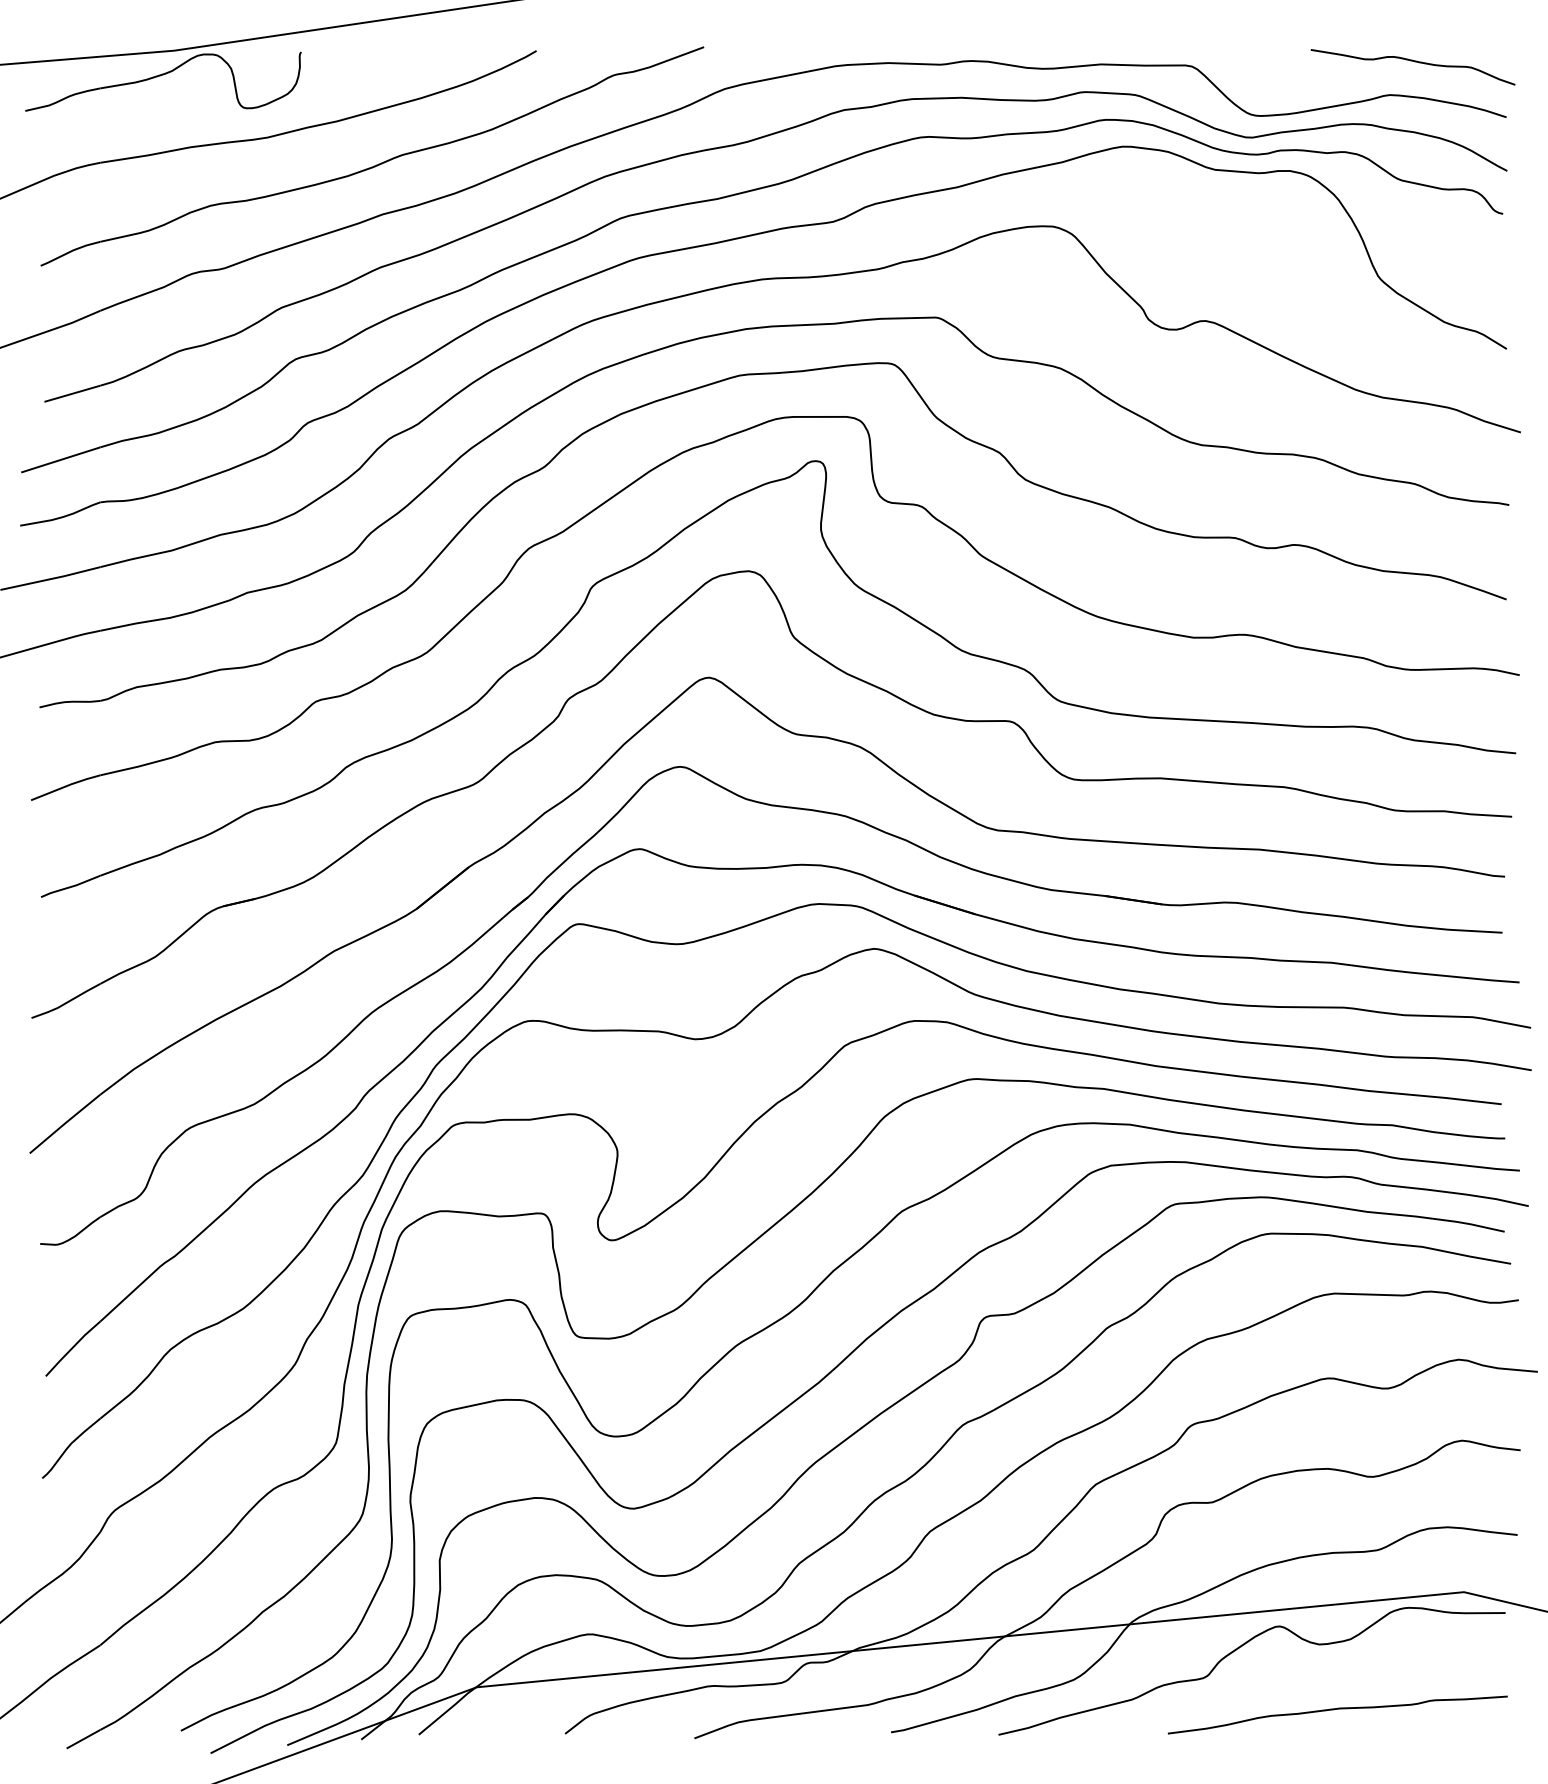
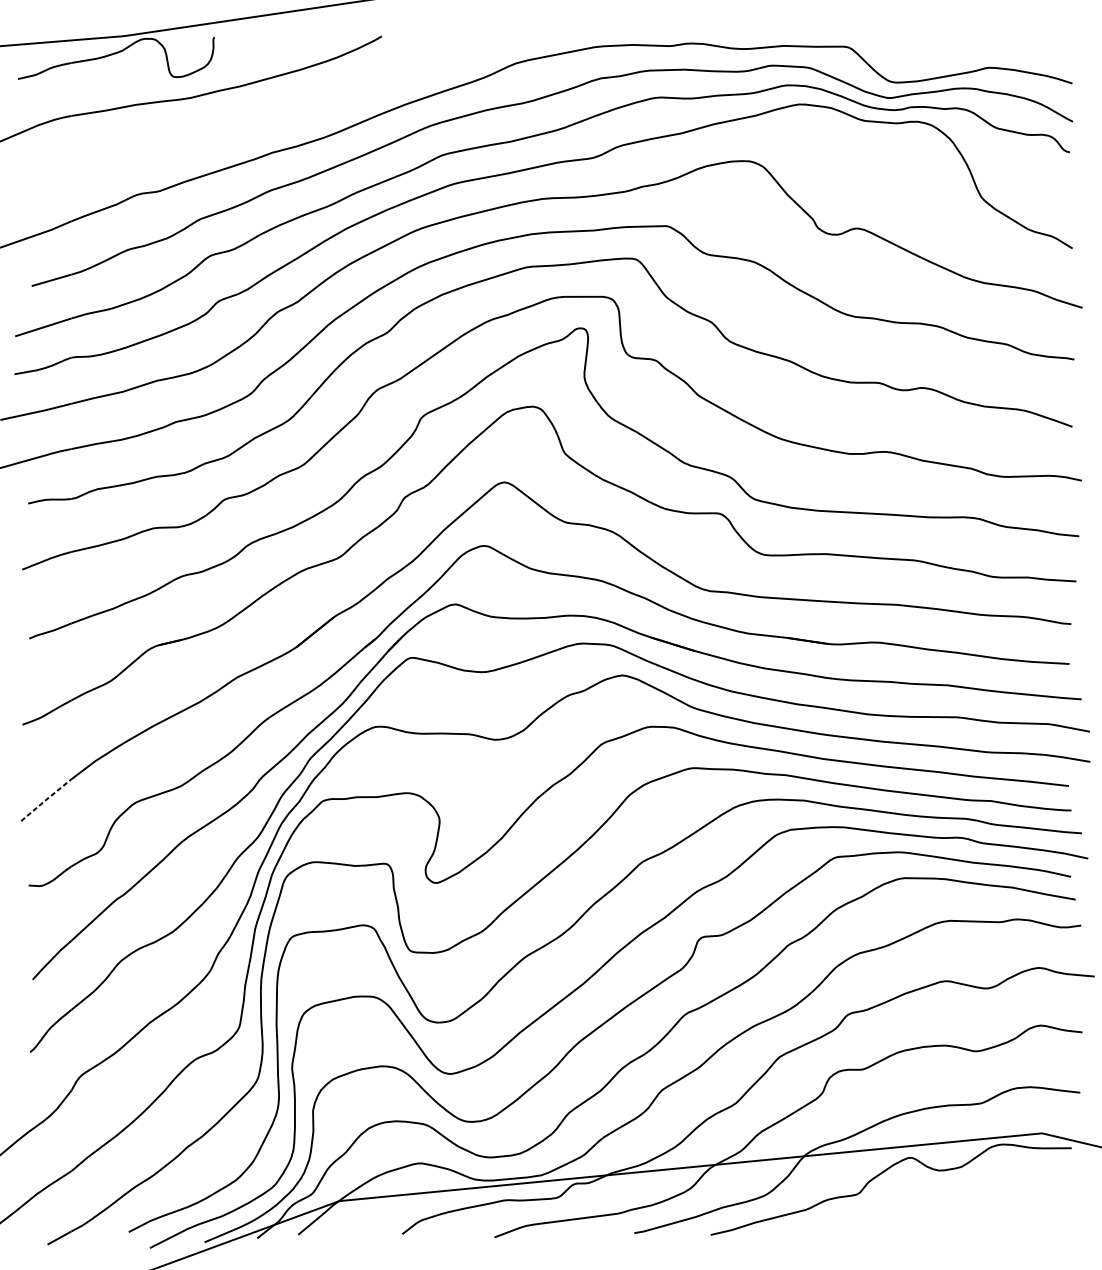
curve: (1414, 62) -> (1006, 44), removed
part: (376, 164) -> (268, 117), removed
line: (65, 1123) -> (46, 799), solid -> dashed
curve: (1337, 1709) -> (952, 1216), removed

